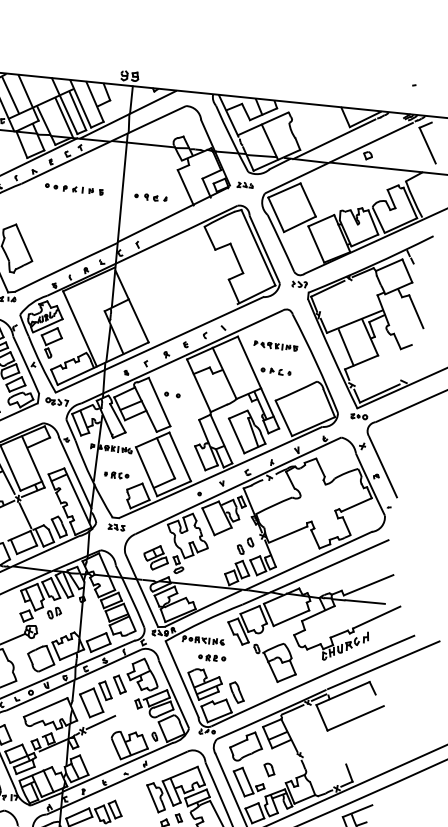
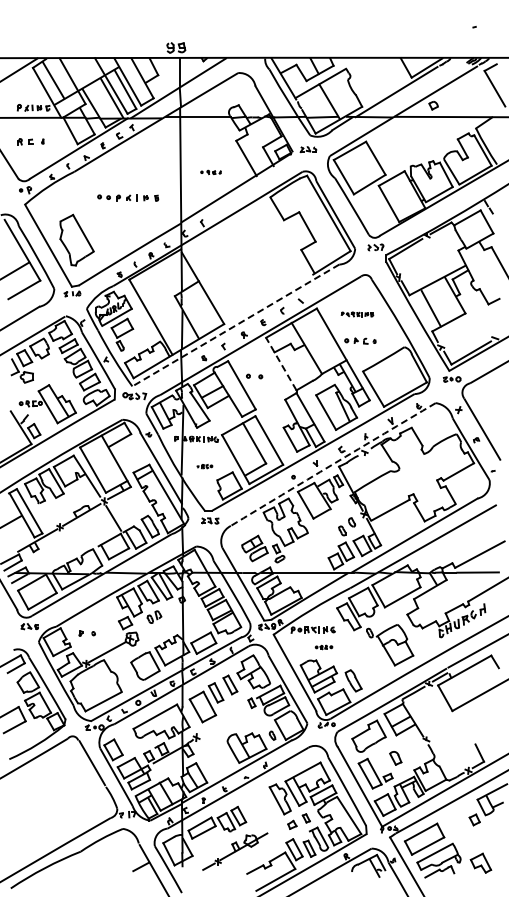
part: (74, 188) -> (128, 197), moved
part: (150, 197) -> (210, 172), size x0.6
line: (159, 344) -> (235, 325), solid -> dashed
part: (275, 346) -> (357, 314), size x0.7
line: (199, 385) -> (281, 363), solid -> dashed
part: (116, 475) -> (204, 466), size x0.6
arc: (238, 485) -> (333, 464), solid -> dashed
part: (211, 658) -> (323, 647), size x0.6
line: (100, 722) -> (214, 726), removed

